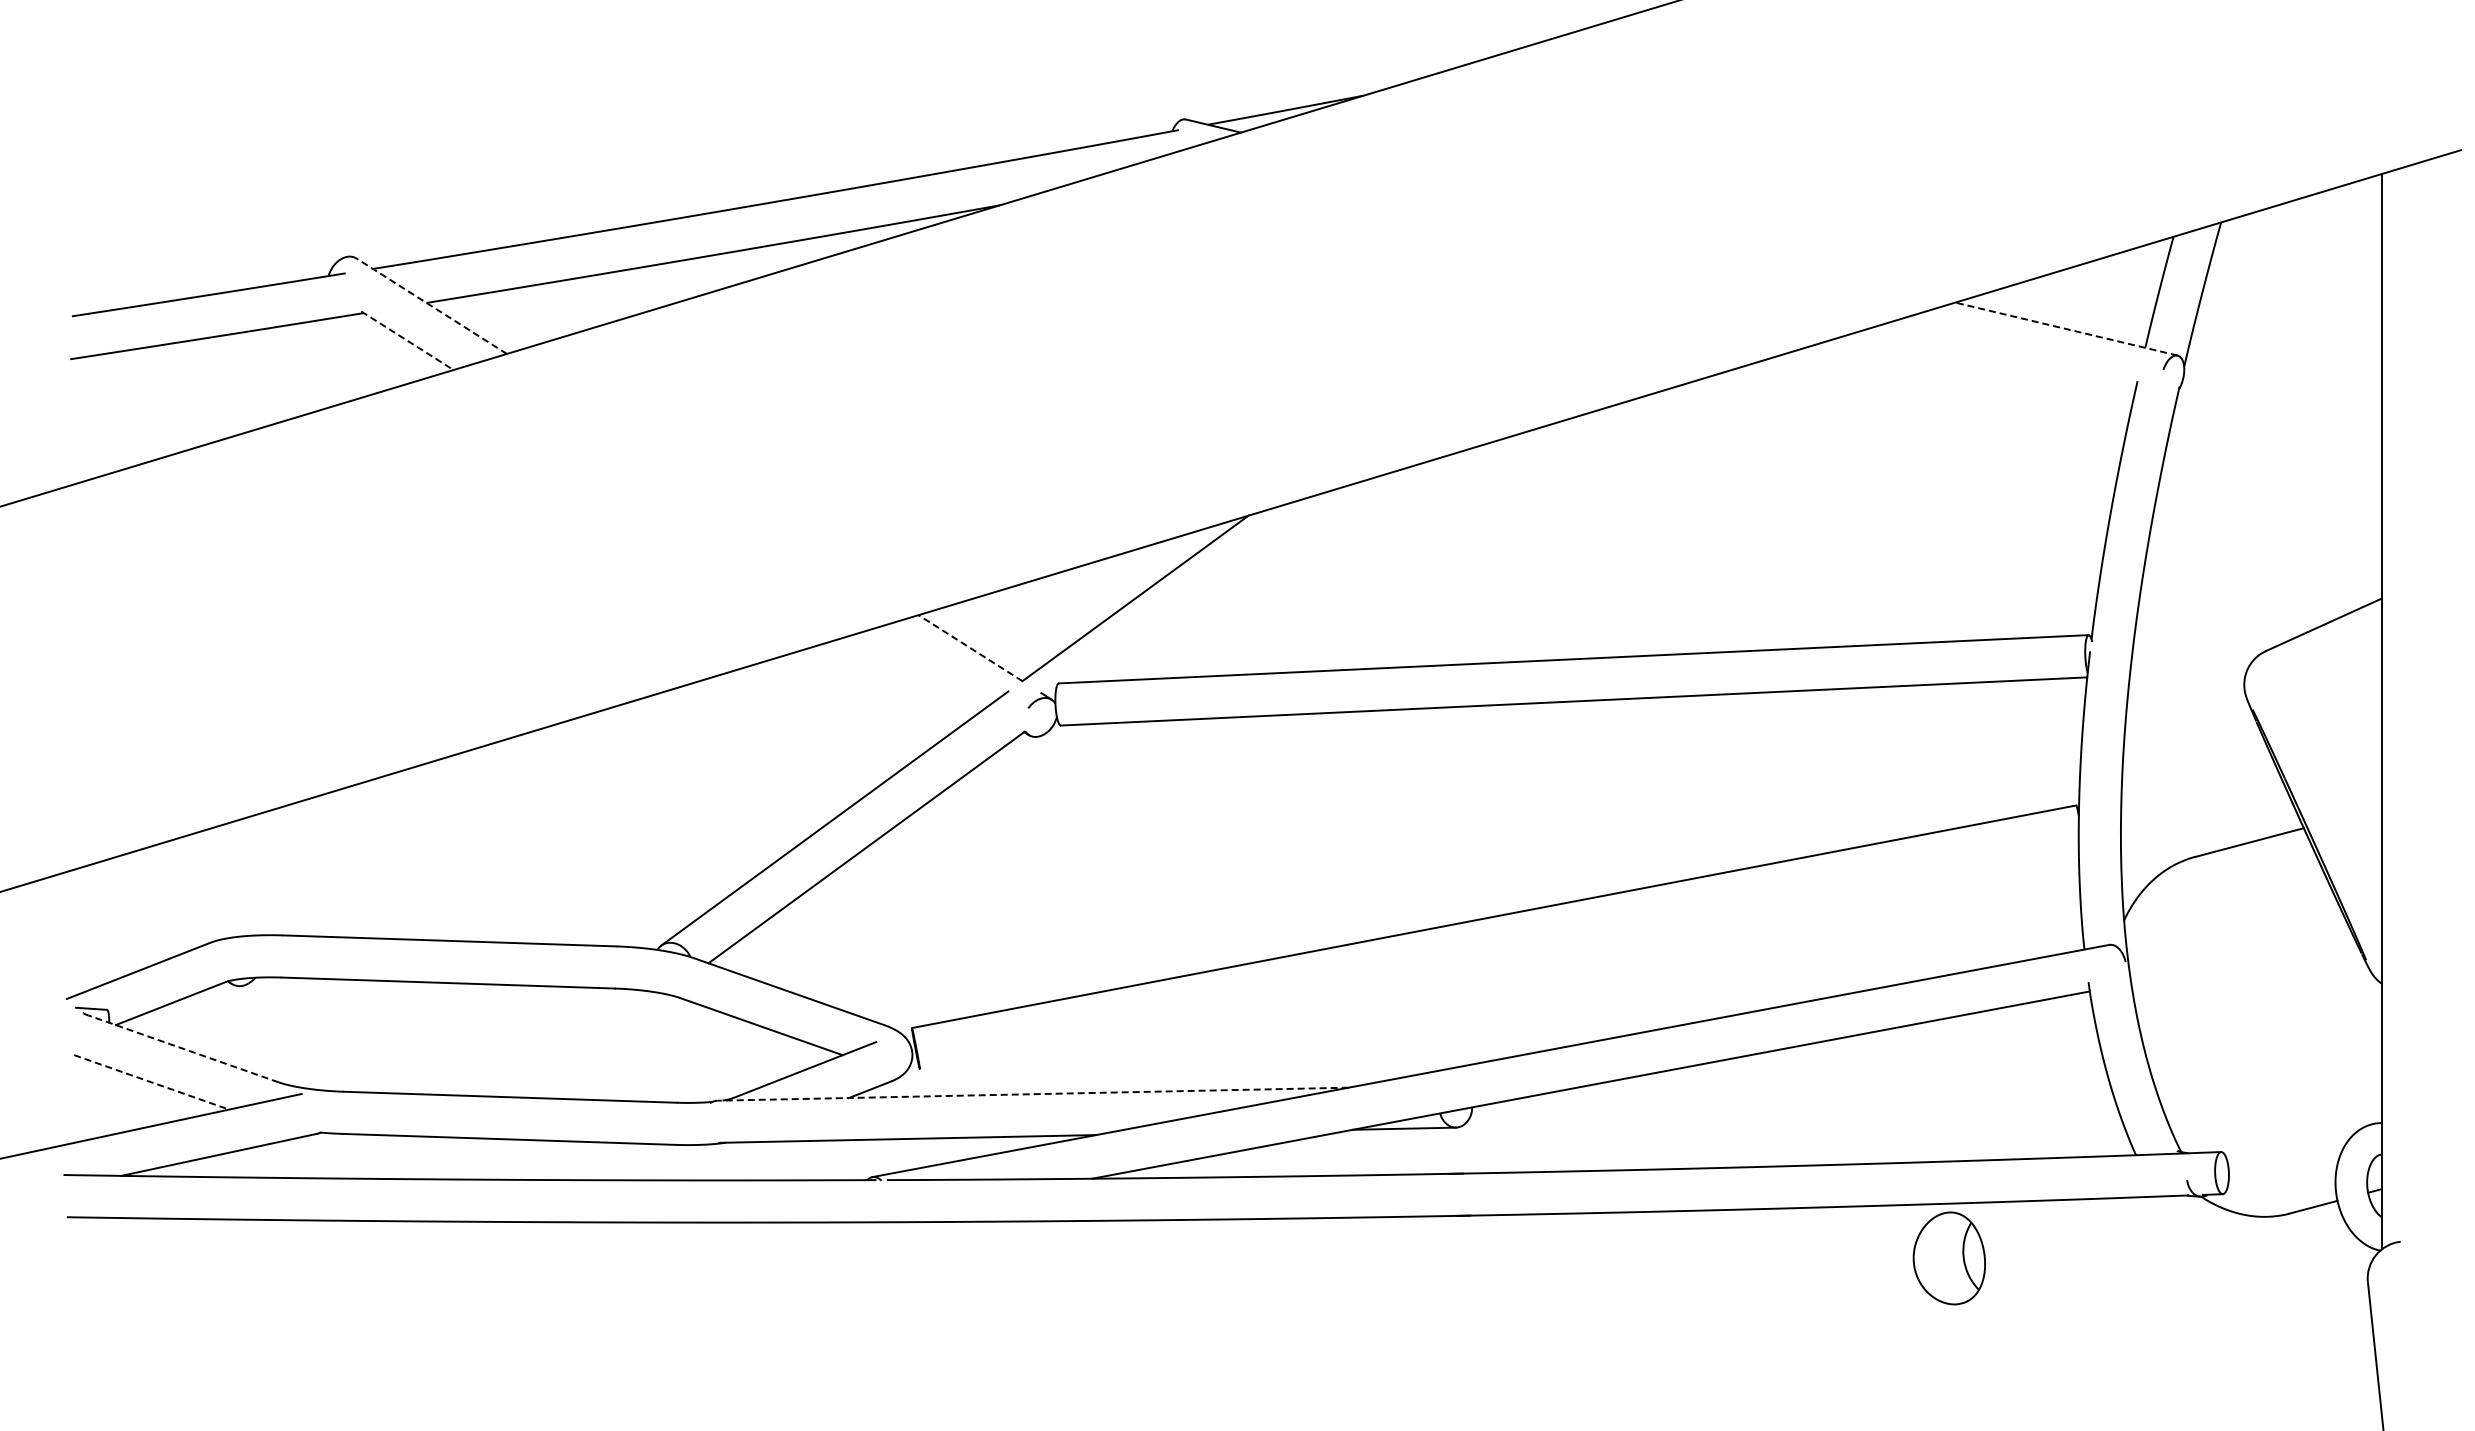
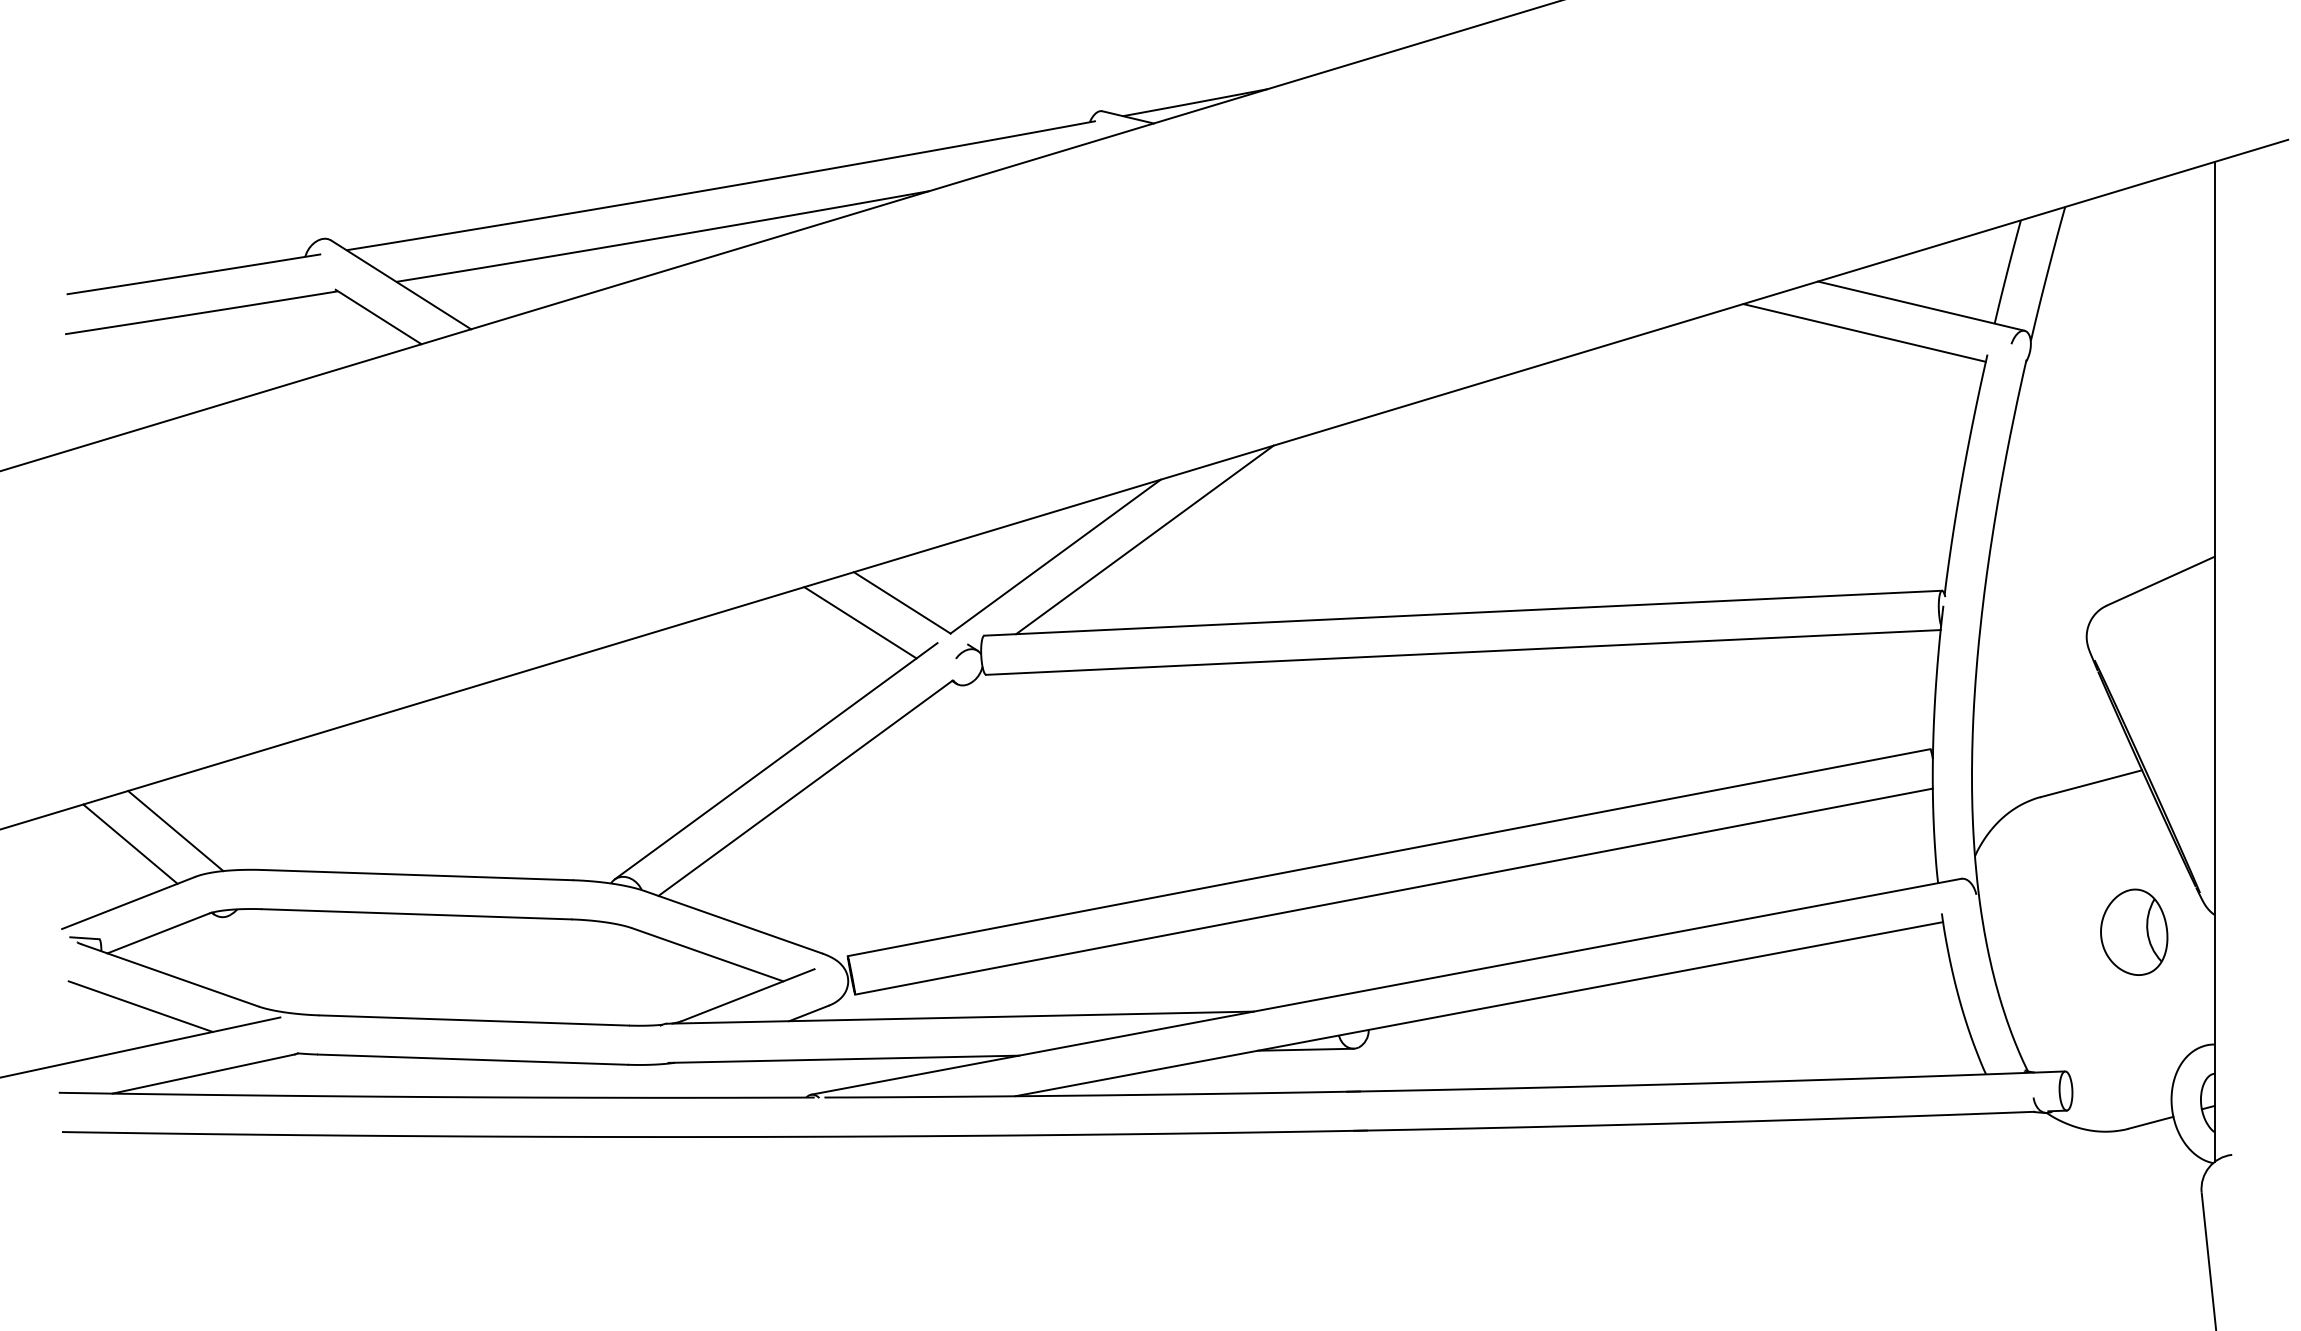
line: (431, 305) -> (401, 284), dashed -> solid
line: (2065, 328) -> (1920, 305), dashed -> solid
line: (407, 340) -> (378, 316), dashed -> solid
line: (2004, 357) -> (1863, 332), added
line: (1230, 580) -> (1143, 539), added
line: (970, 648) -> (902, 603), dashed -> solid
line: (925, 669) -> (860, 622), added
line: (189, 893) -> (175, 831), added
line: (140, 907) -> (130, 844), added
line: (1498, 958) -> (1393, 891), added
line: (183, 1048) -> (170, 975), dashed -> solid
line: (152, 1082) -> (141, 1006), dashed -> solid
line: (1033, 1094) -> (960, 1017), dashed -> solid
part: (1948, 1258) -> (2133, 932), moved

